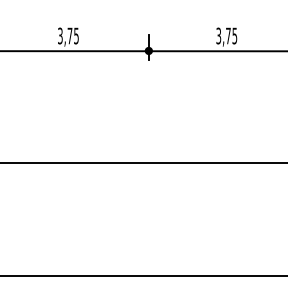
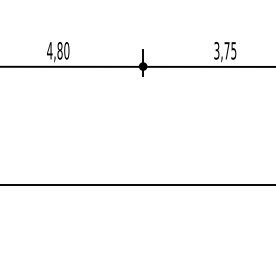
text: (67, 35) -> (57, 50), 3,75 -> 4,80

